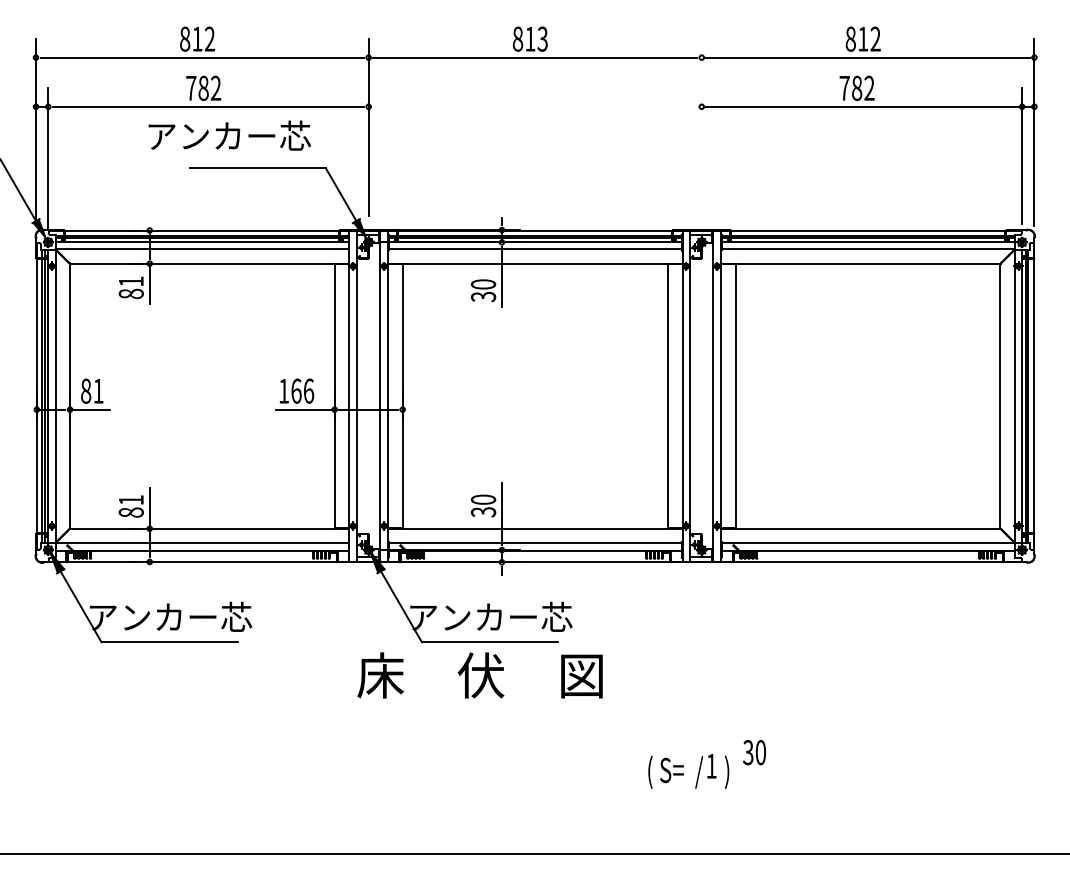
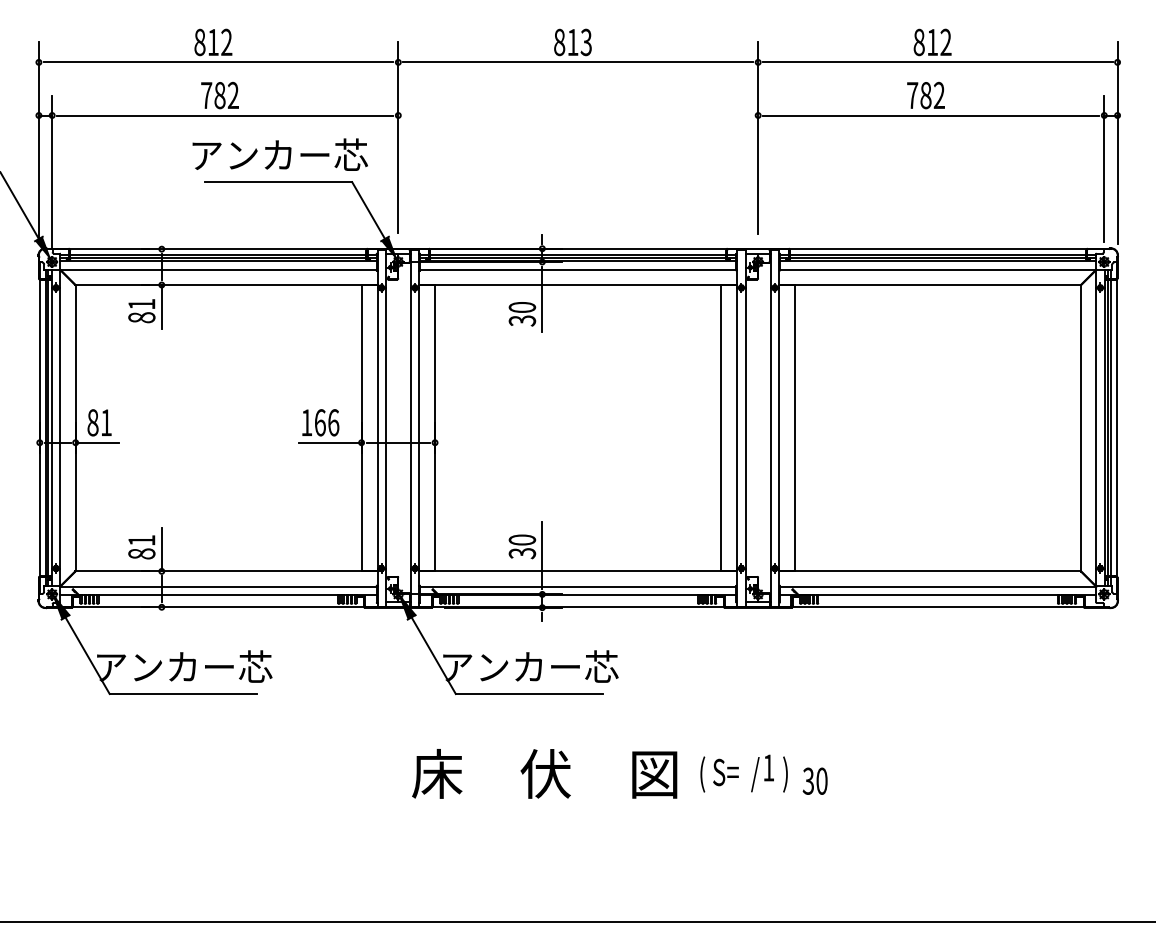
line: (702, 127) -> (758, 137), added
text: (229, 135) -> (279, 154), moved
text: (479, 675) -> (544, 773), moved
text: (753, 751) -> (814, 780), moved
text: (688, 771) -> (743, 773), moved

